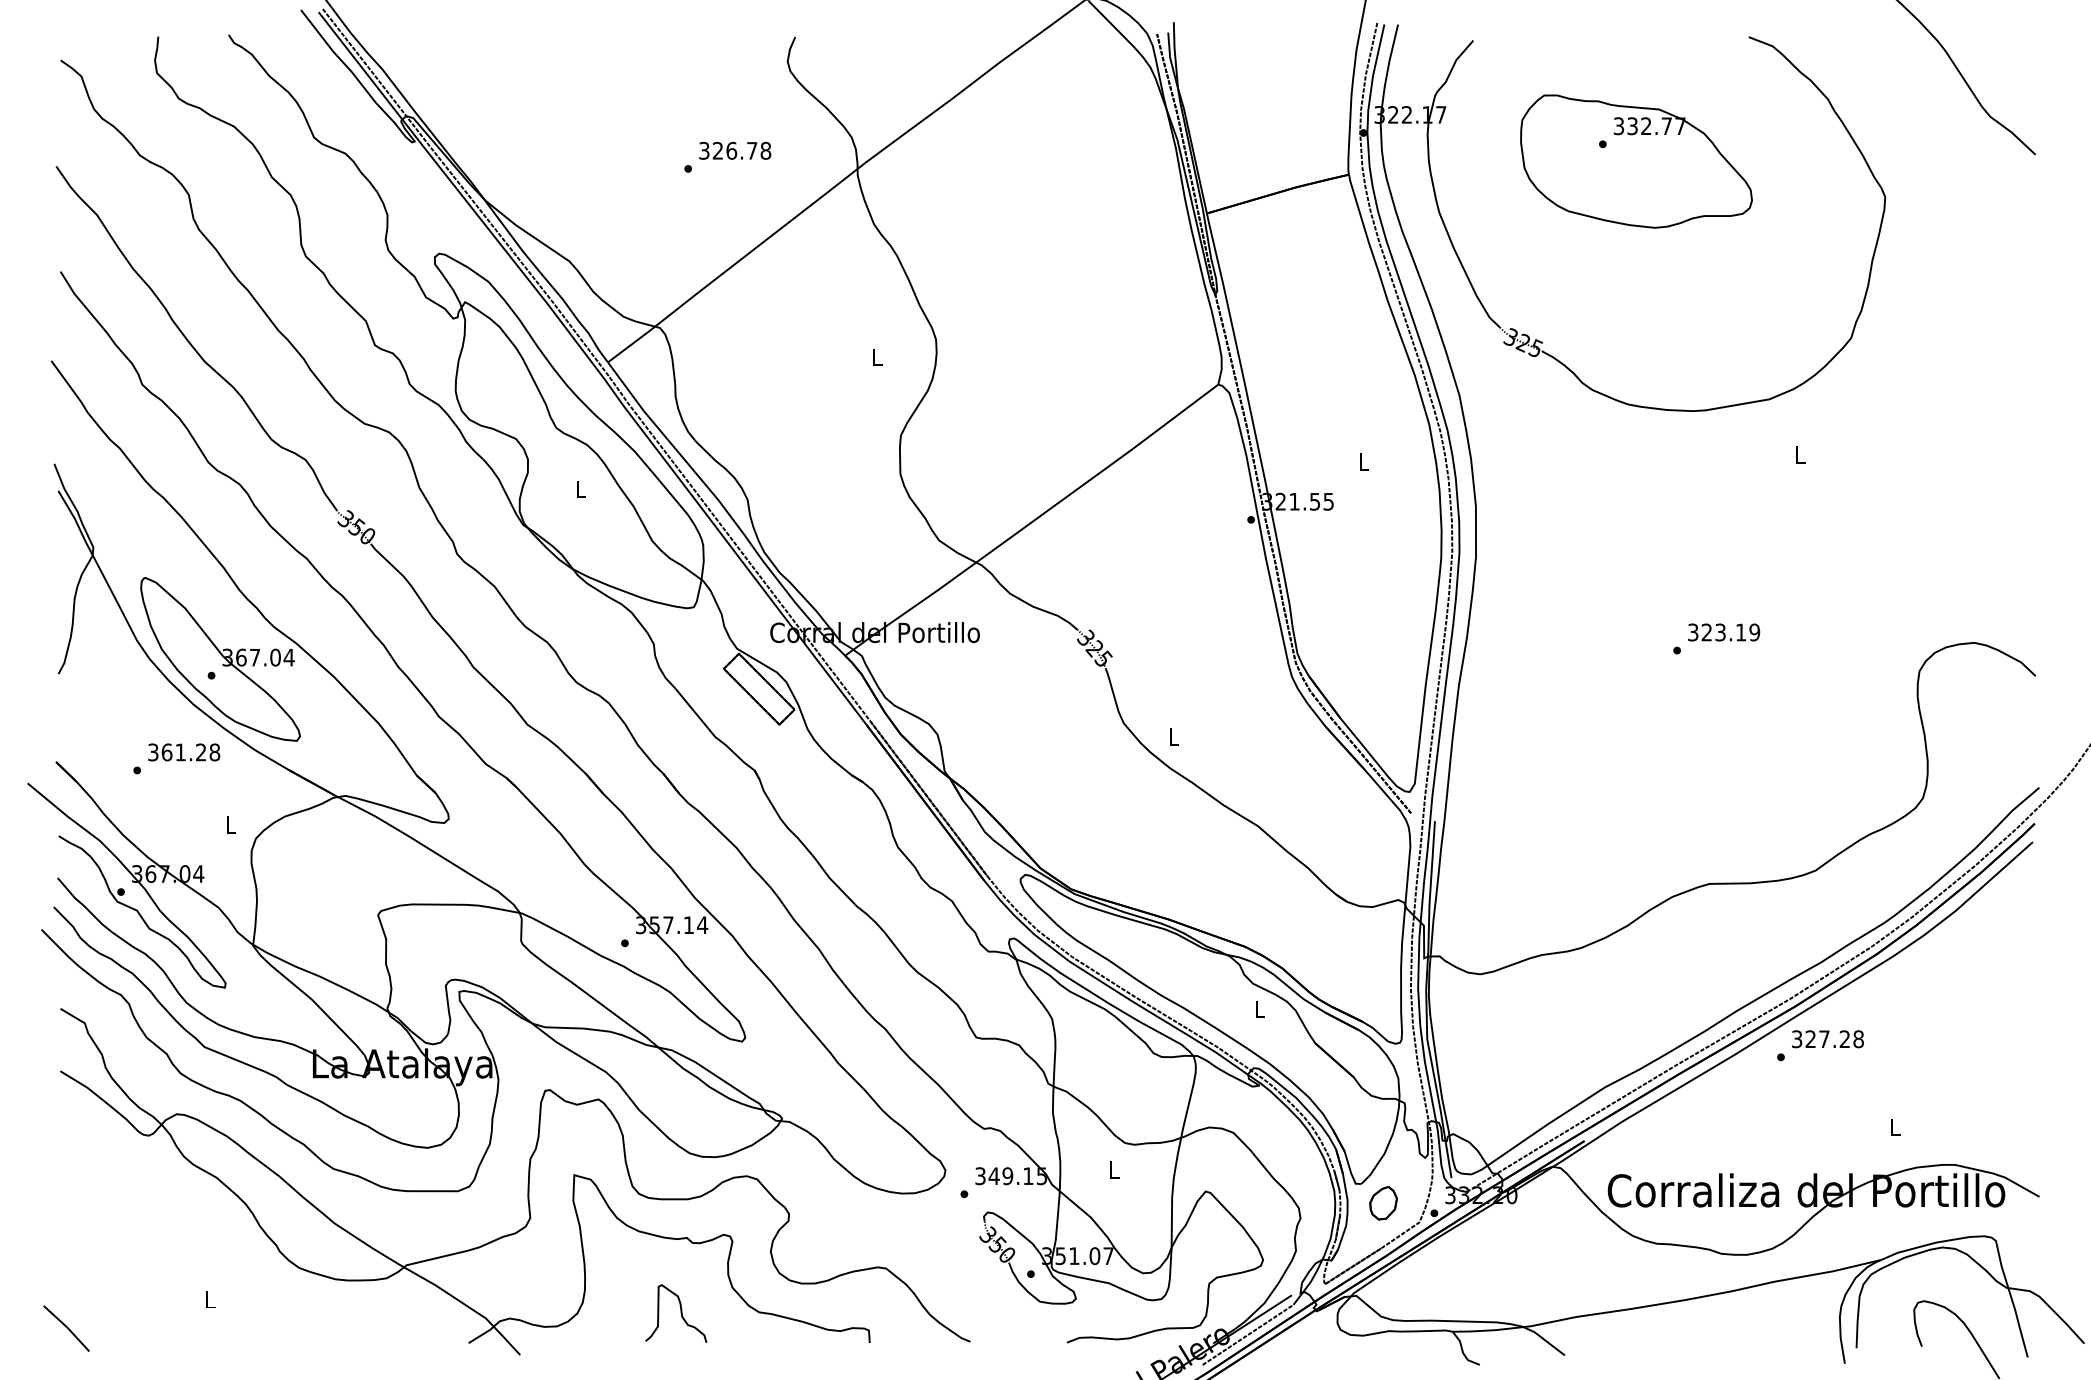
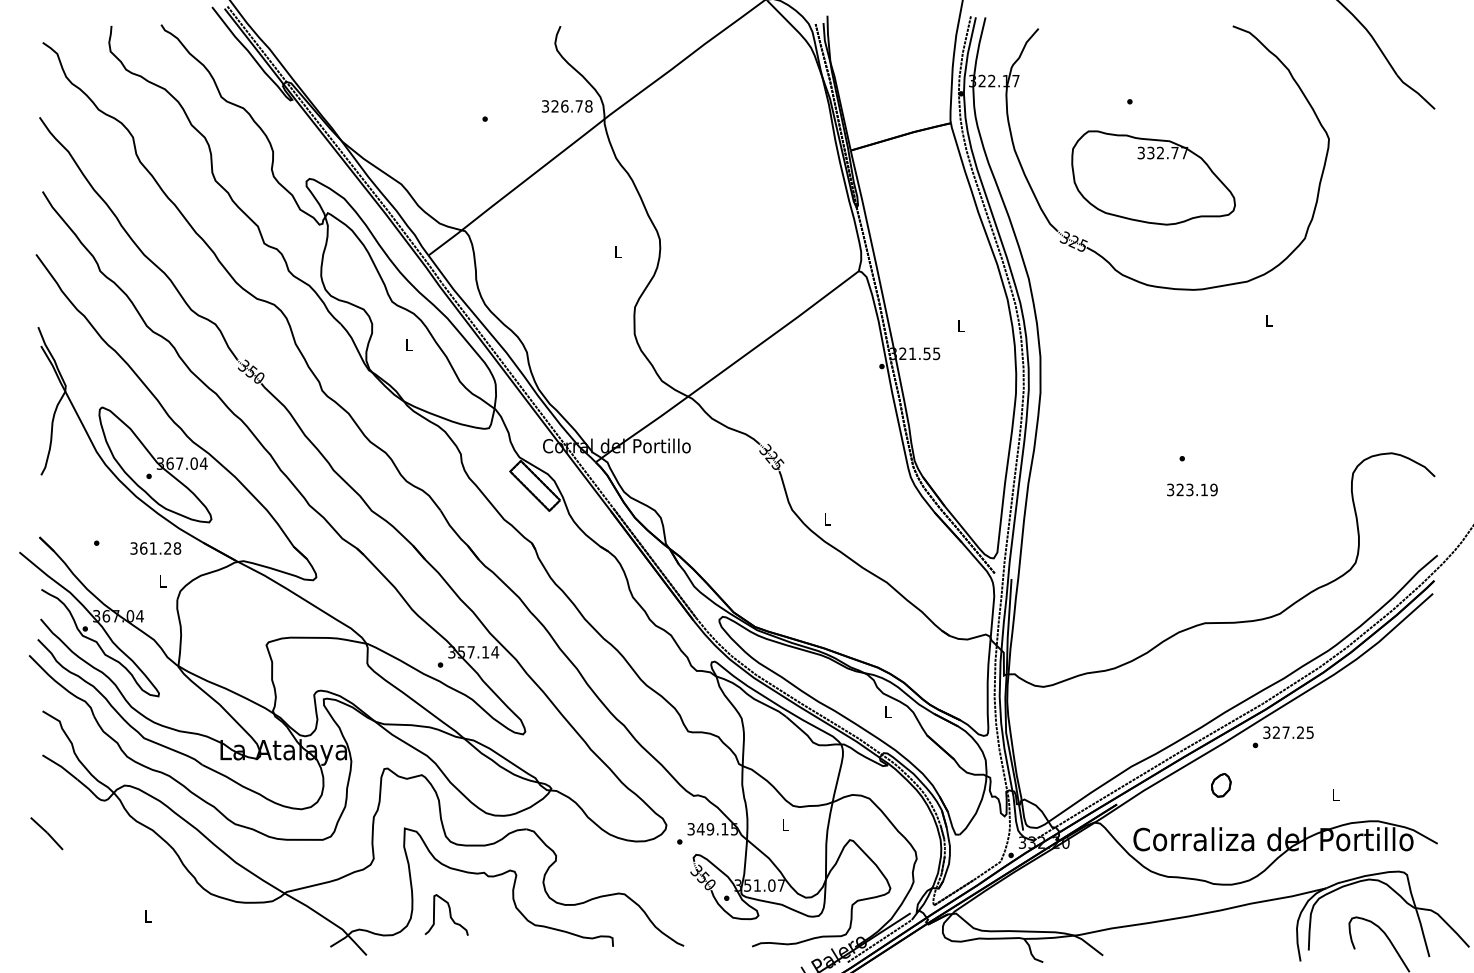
text: (735, 150) -> (567, 106), moved
part: (1636, 160) -> (1153, 177), moved
text: (1724, 631) -> (1192, 489), moved
text: (183, 752) -> (155, 548), moved
text: (1857, 1038) -> (1309, 732), 327.28 -> 327.25
part: (1383, 1203) -> (1221, 785), moved
curve: (680, 1312) -> (449, 914), moved
line: (66, 1328) -> (46, 833), moved

